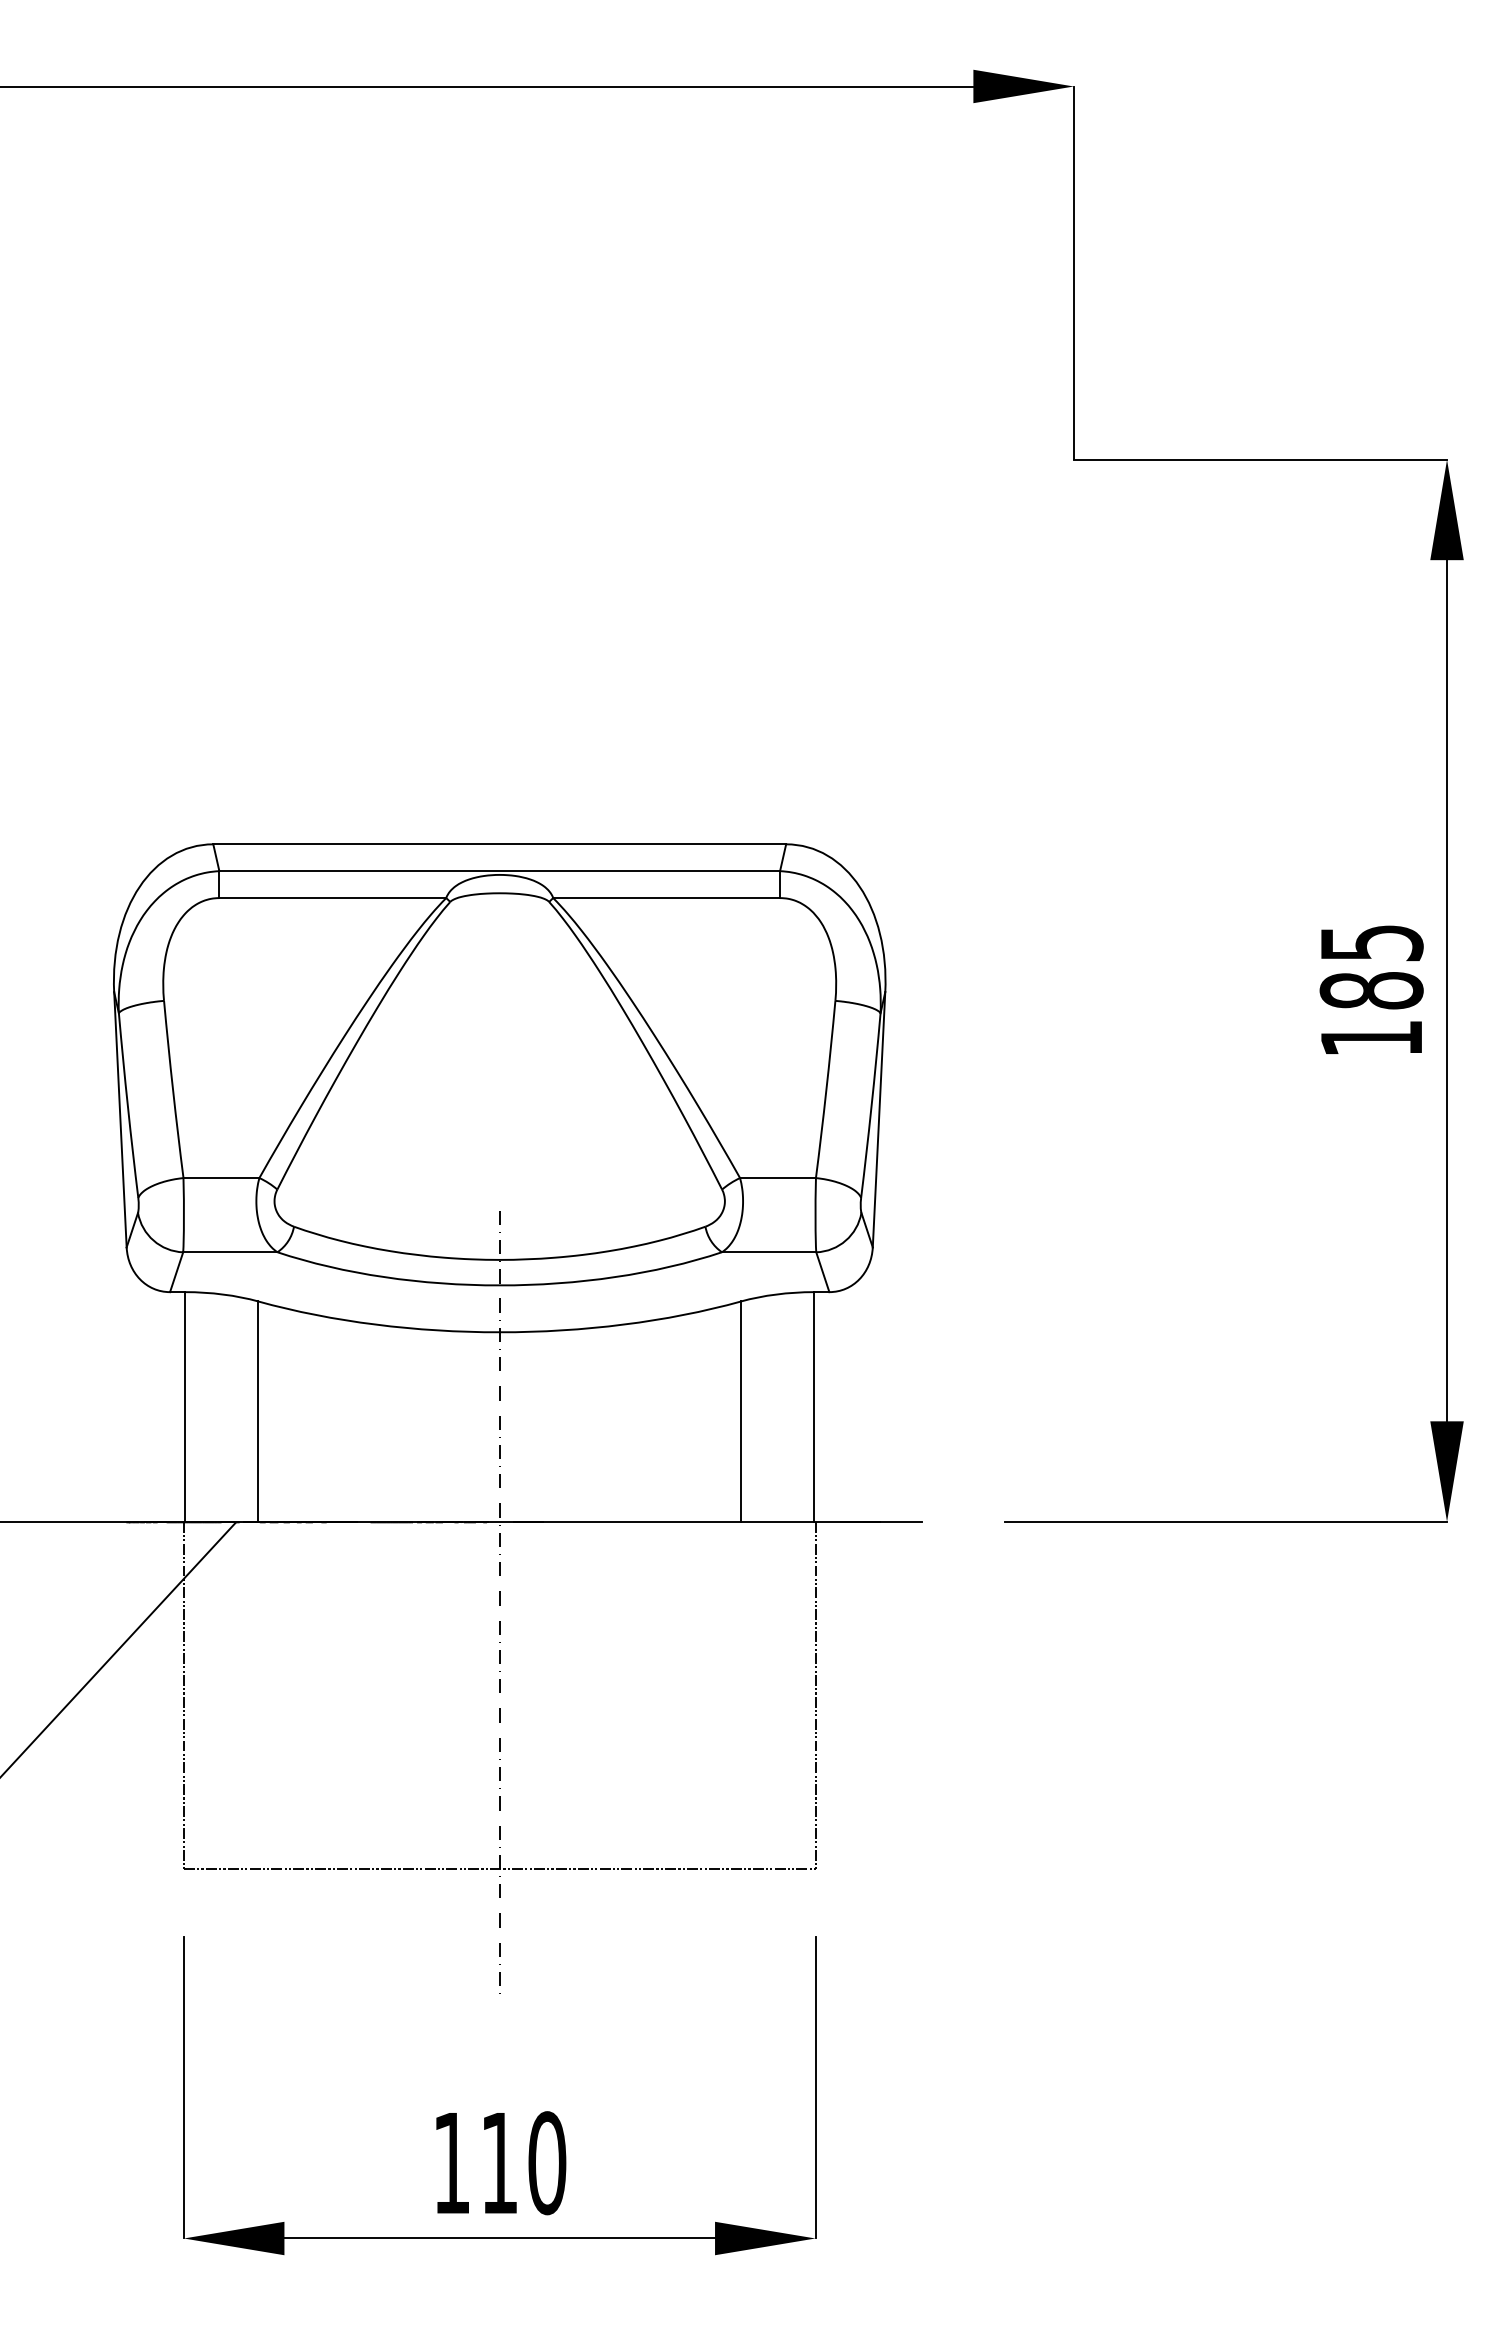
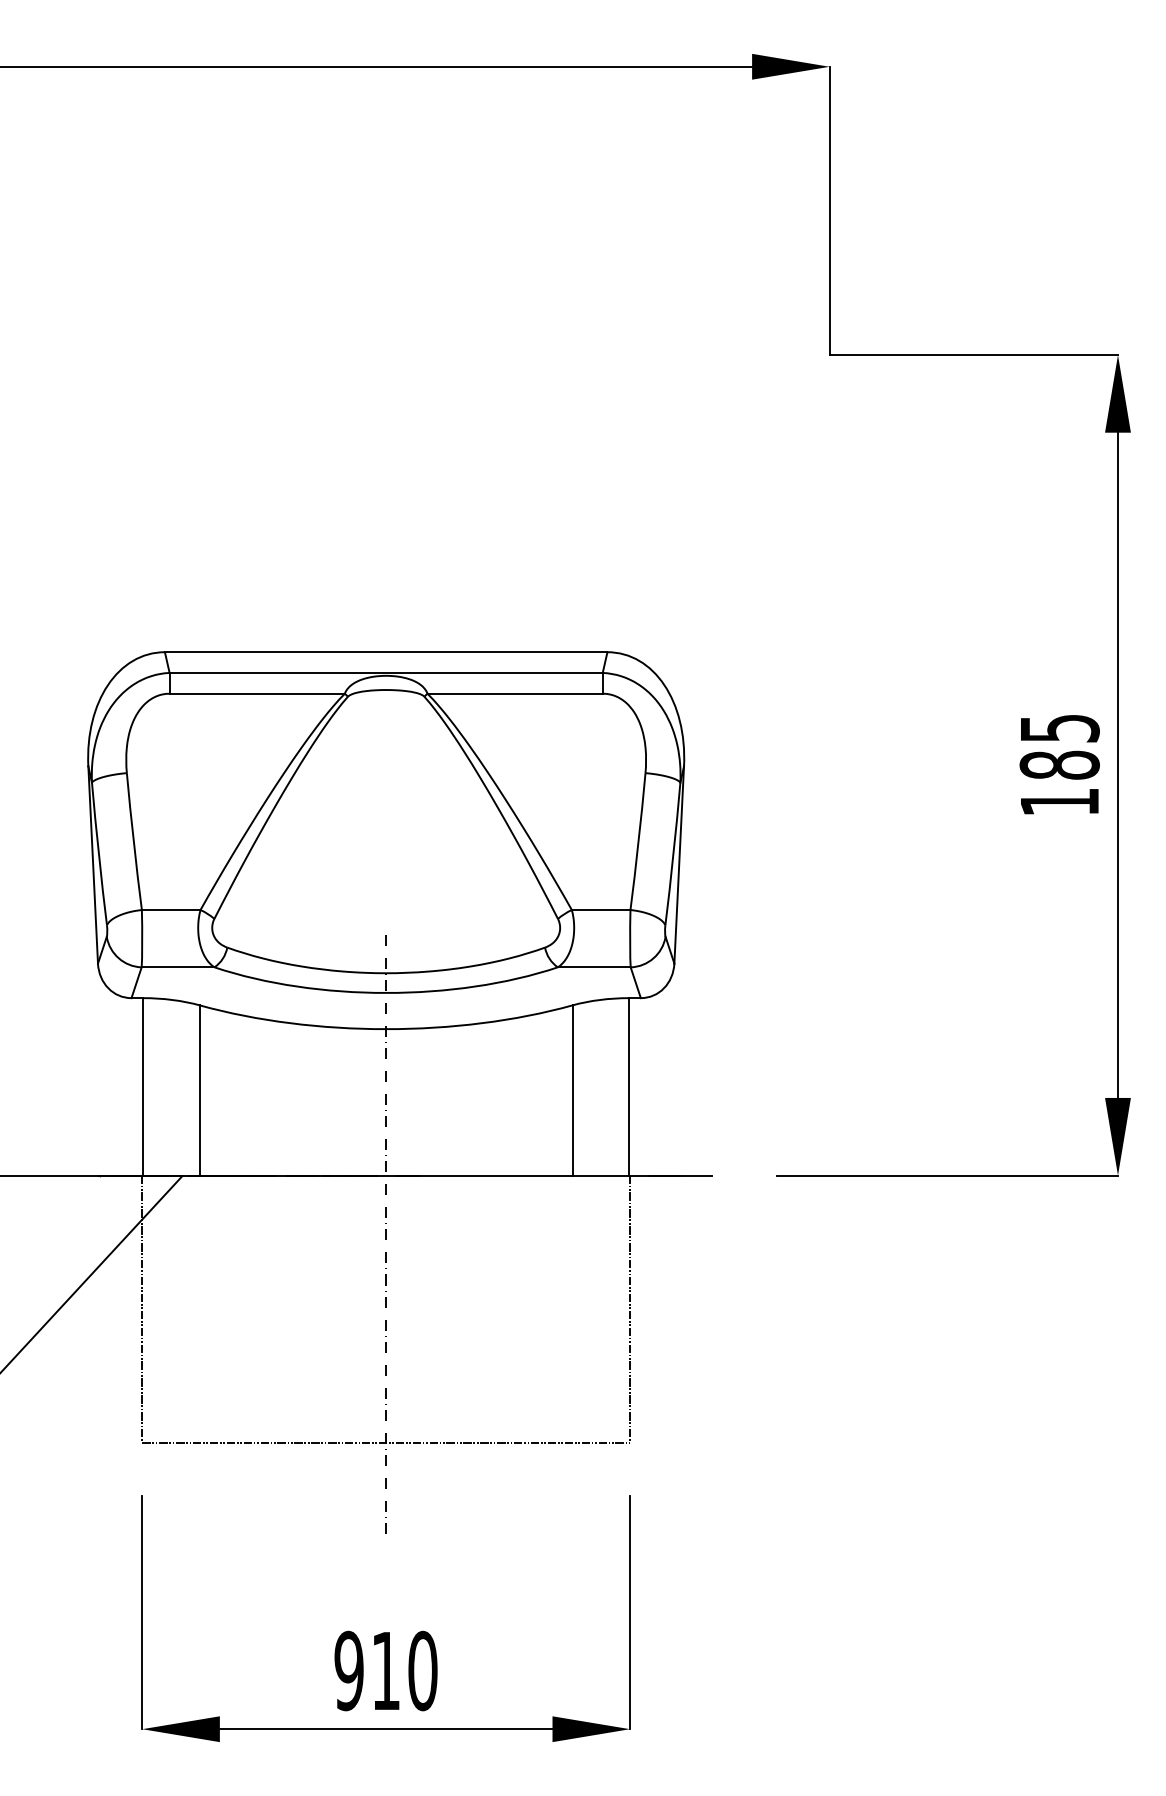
text: (451, 2163) -> (348, 1671), 110 -> 910

